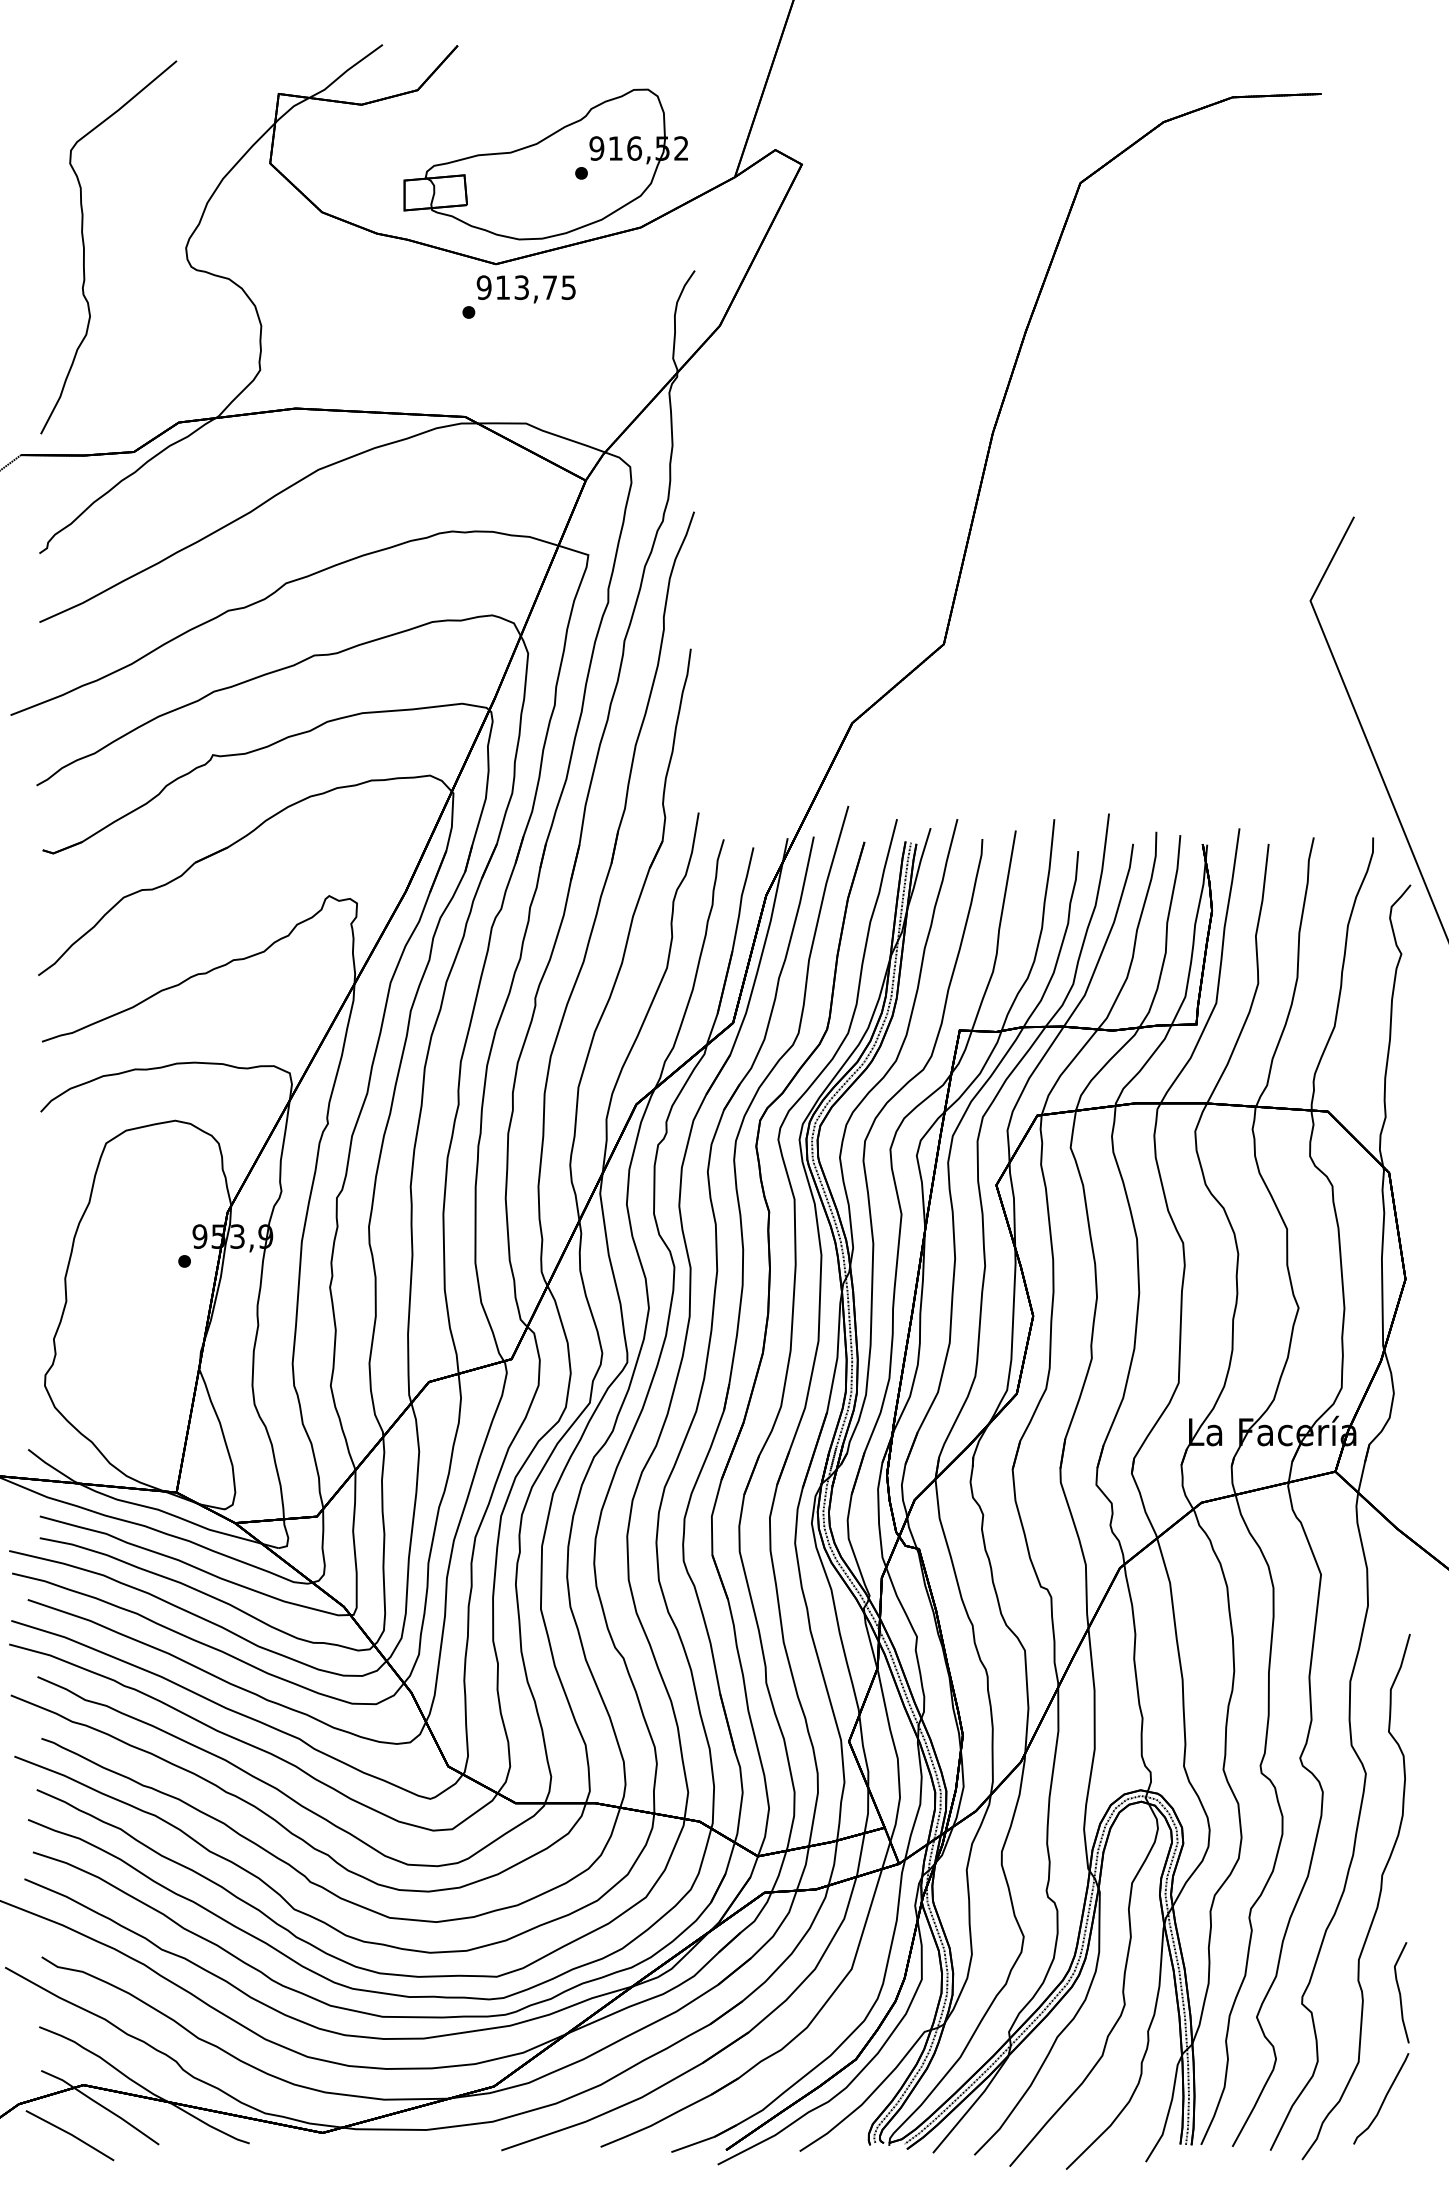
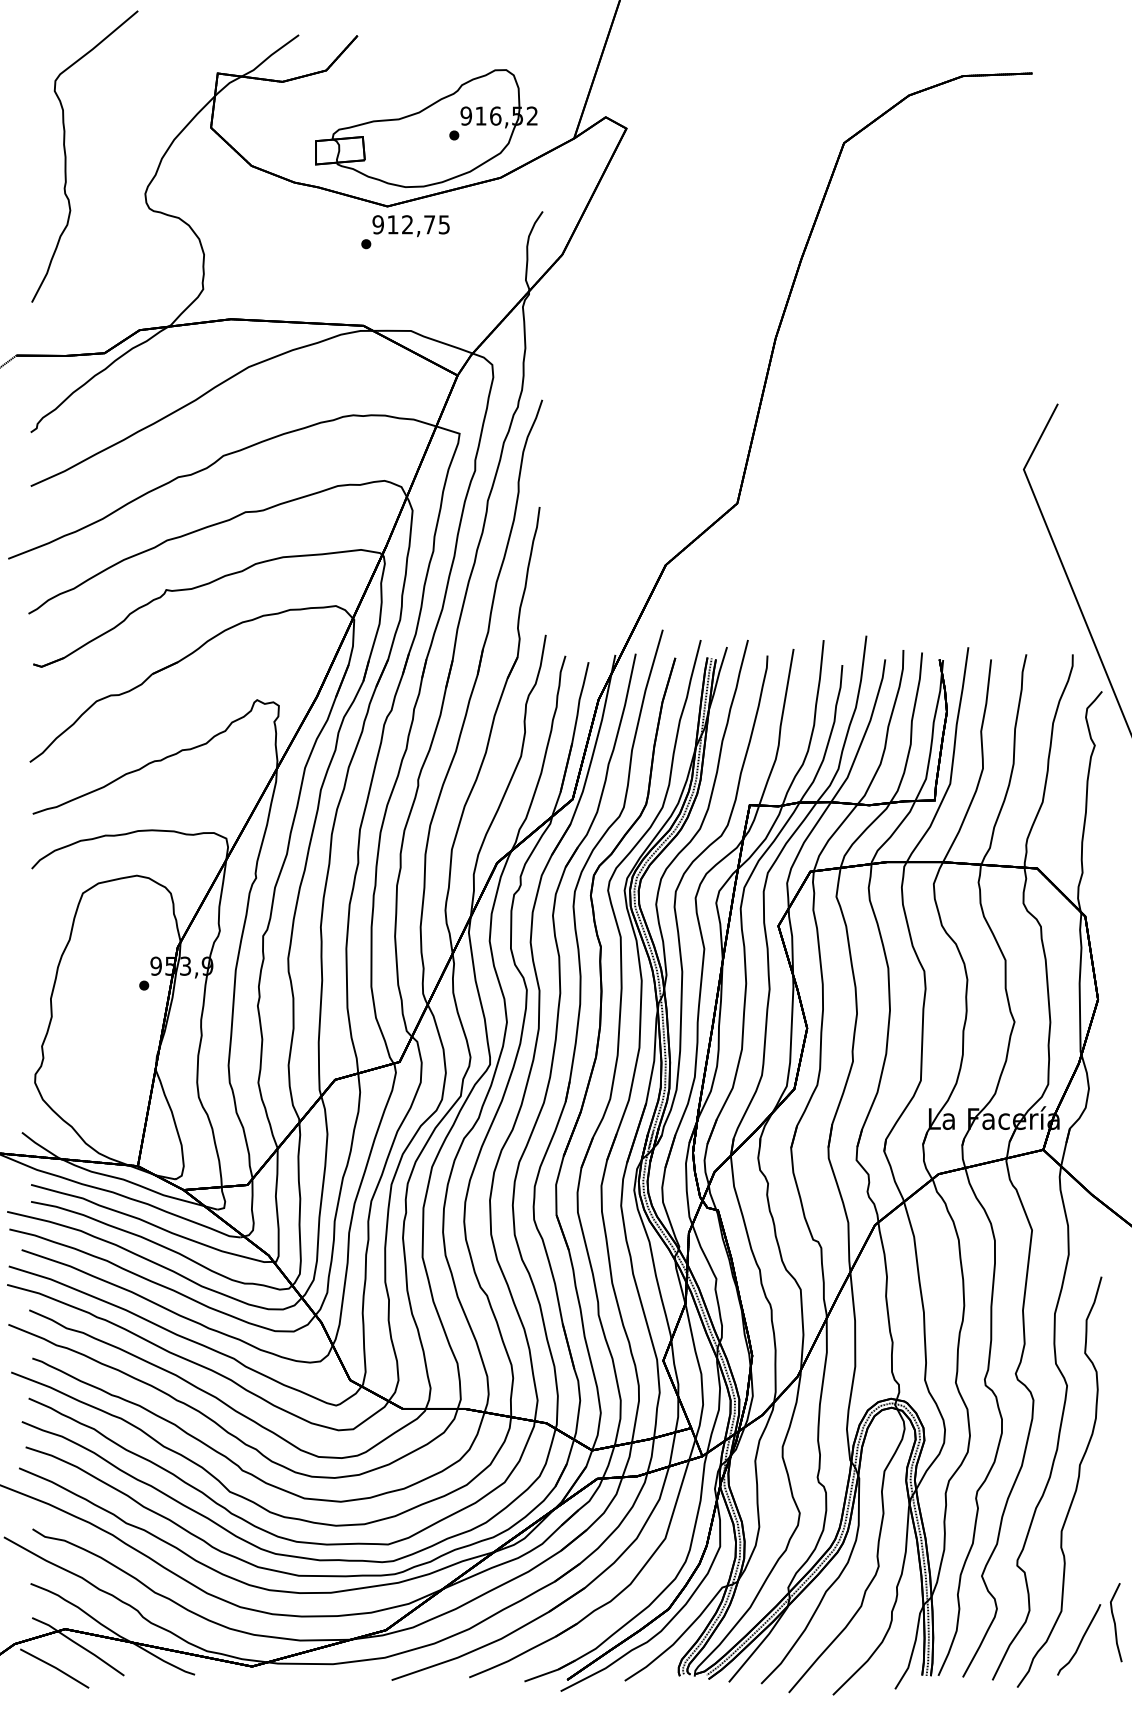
curve: (84, 247) -> (65, 156), moved
text: (521, 287) -> (407, 224), 913,75 -> 912,75
curve: (1400, 1992) -> (1115, 1622), moved

